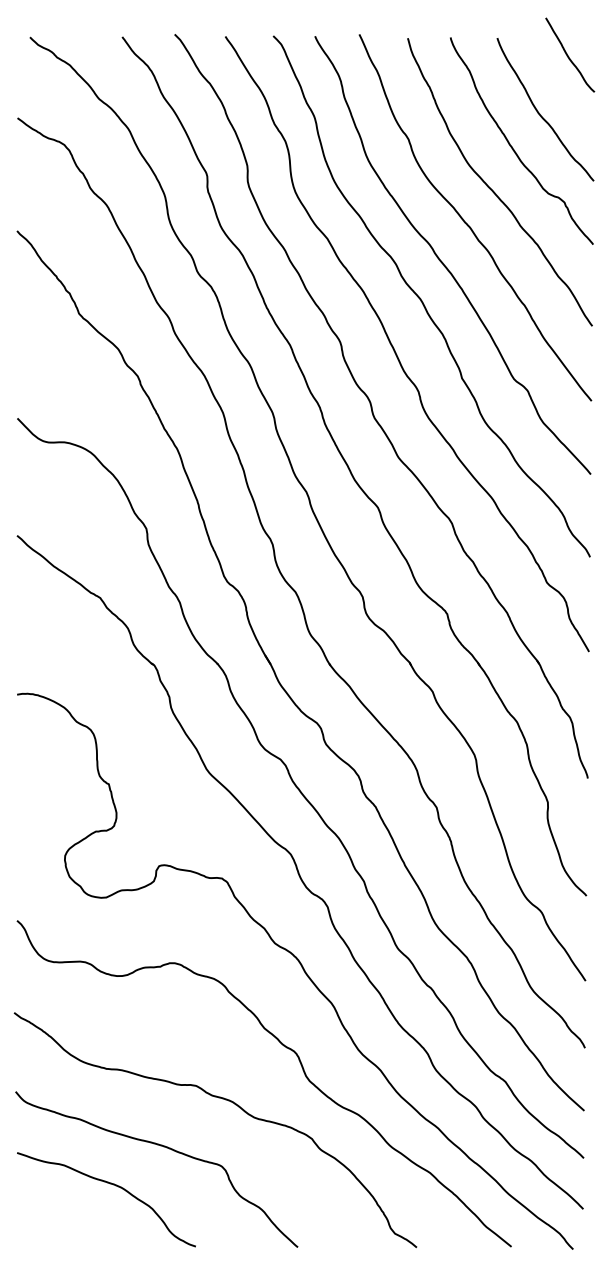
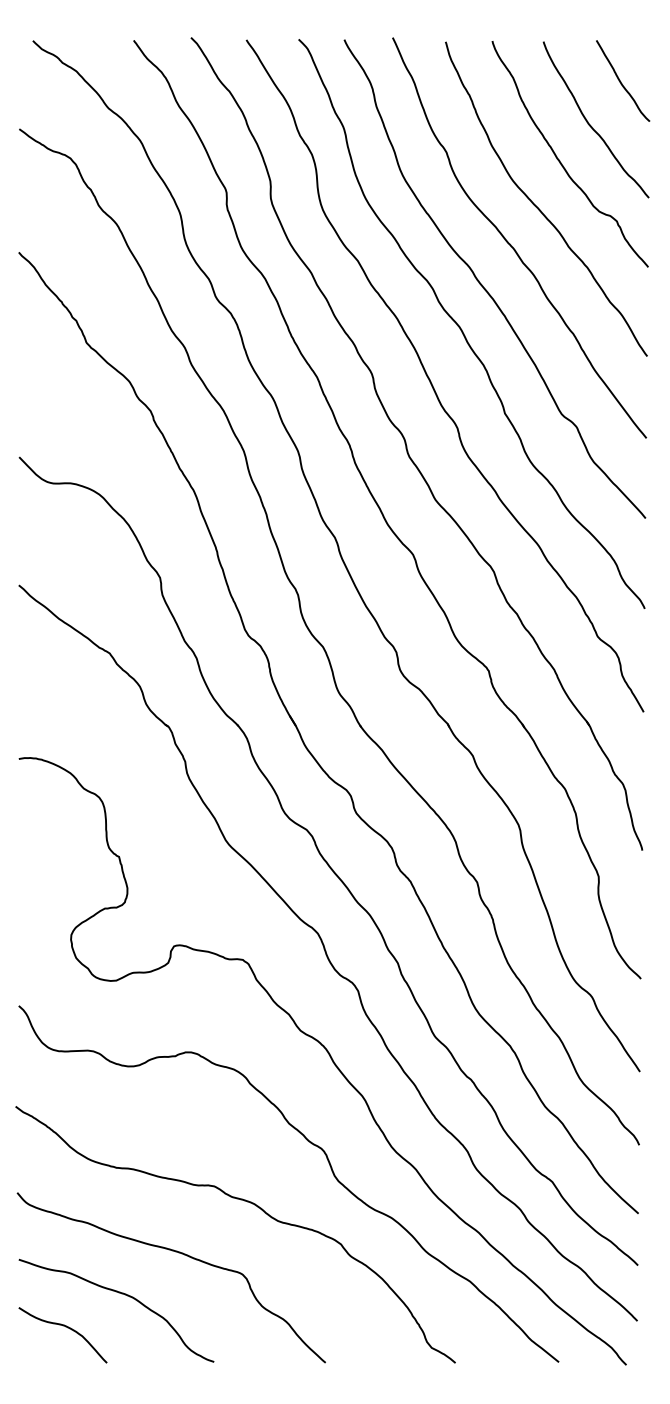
curve: (568, 55) -> (621, 81), moved
curve: (60, 1215) -> (66, 1328), added

